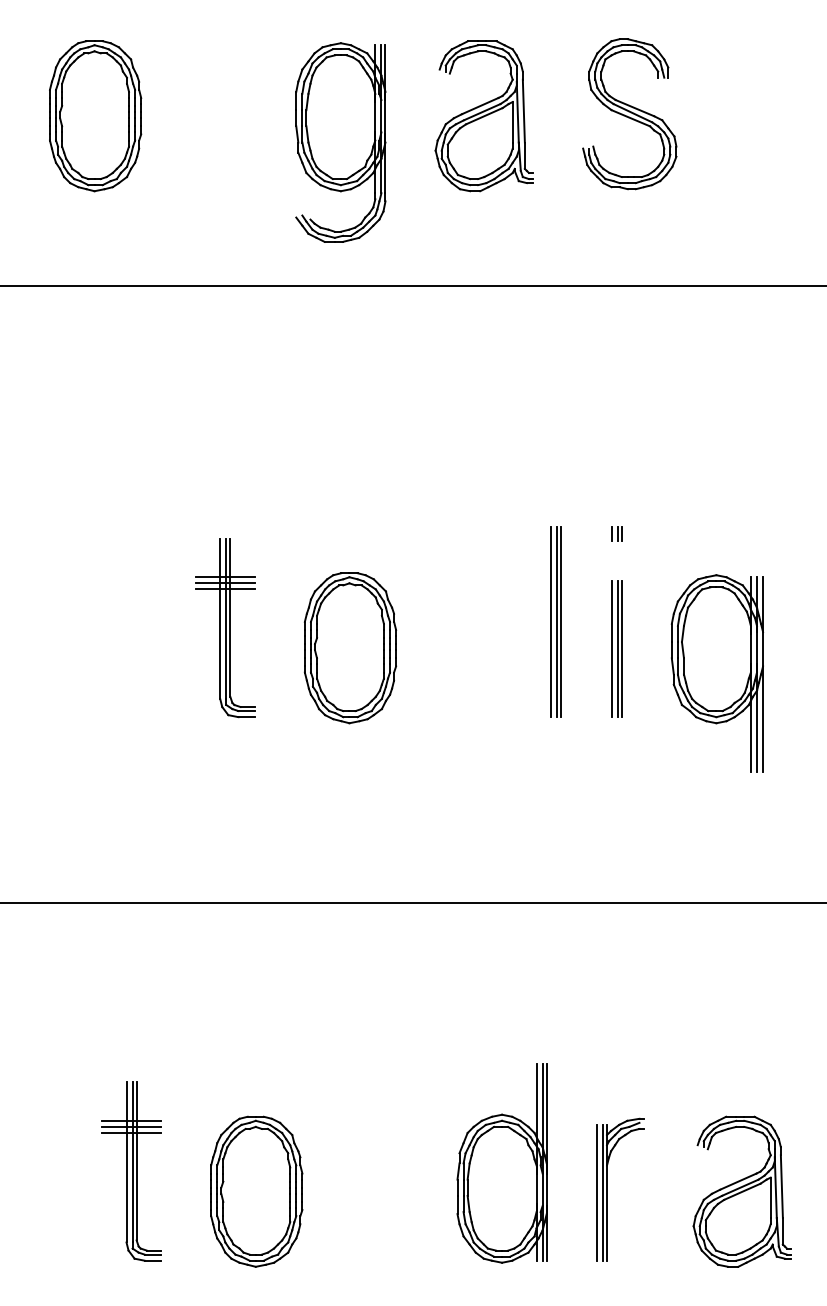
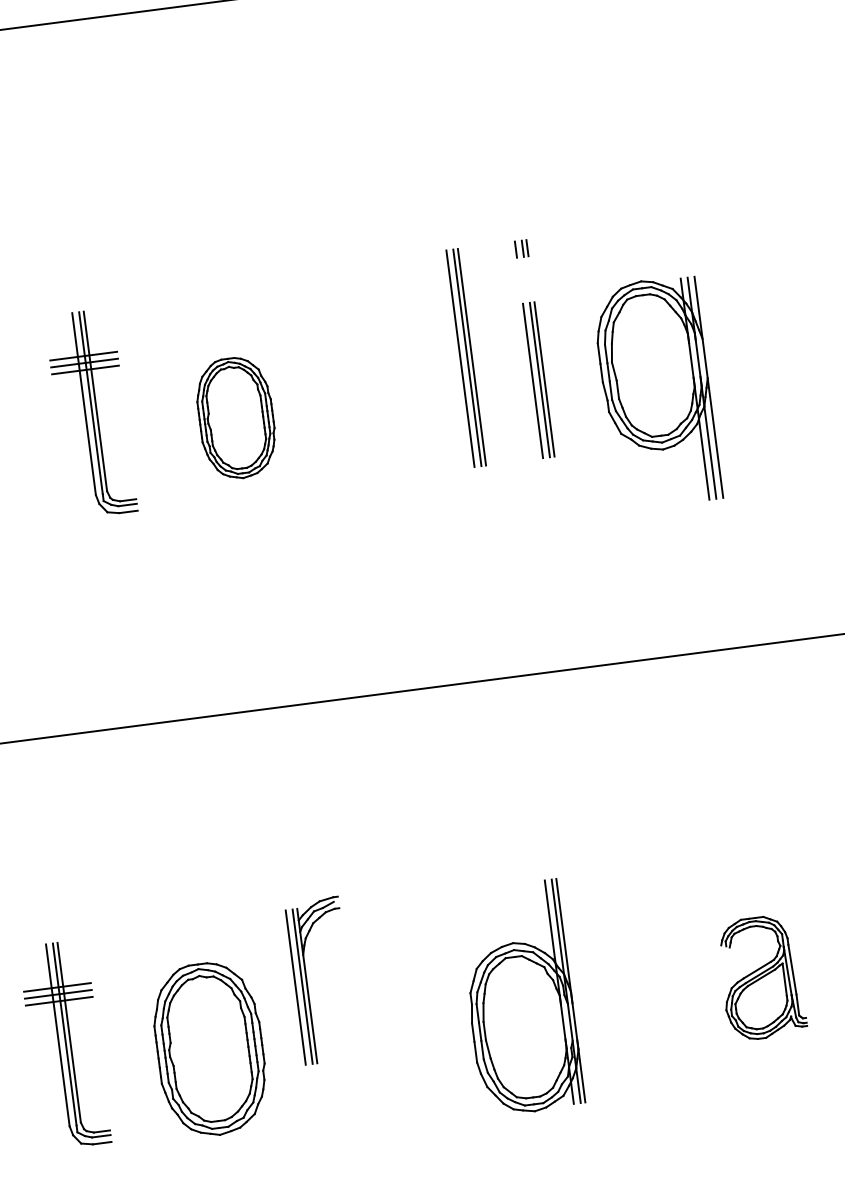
part: (350, 648) -> (236, 418), size x0.7
part: (501, 1163) -> (519, 998), moved
part: (607, 1189) -> (307, 982), moved
part: (741, 1191) -> (760, 977), size x0.7

